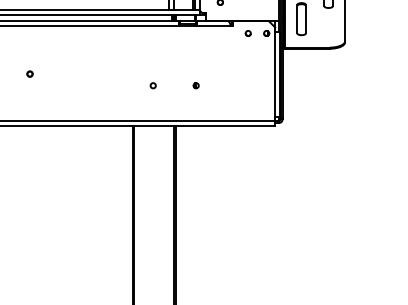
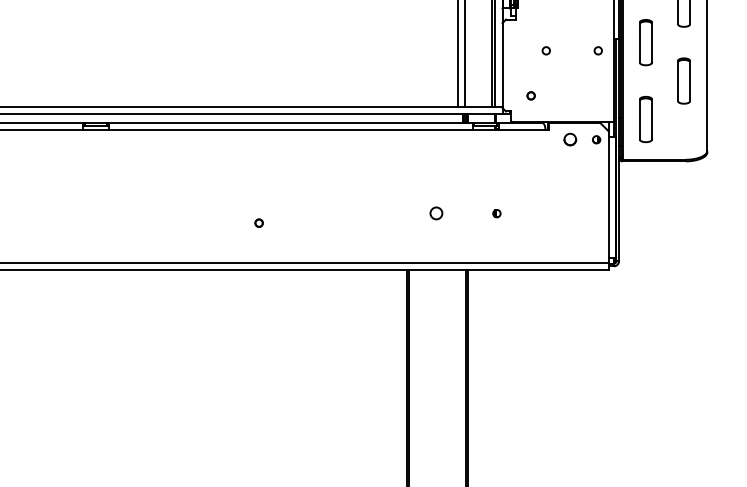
part: (248, 33) -> (570, 139), size x1.6
part: (29, 73) -> (258, 222), moved
circle: (152, 85) -> (435, 213), size x1.6

